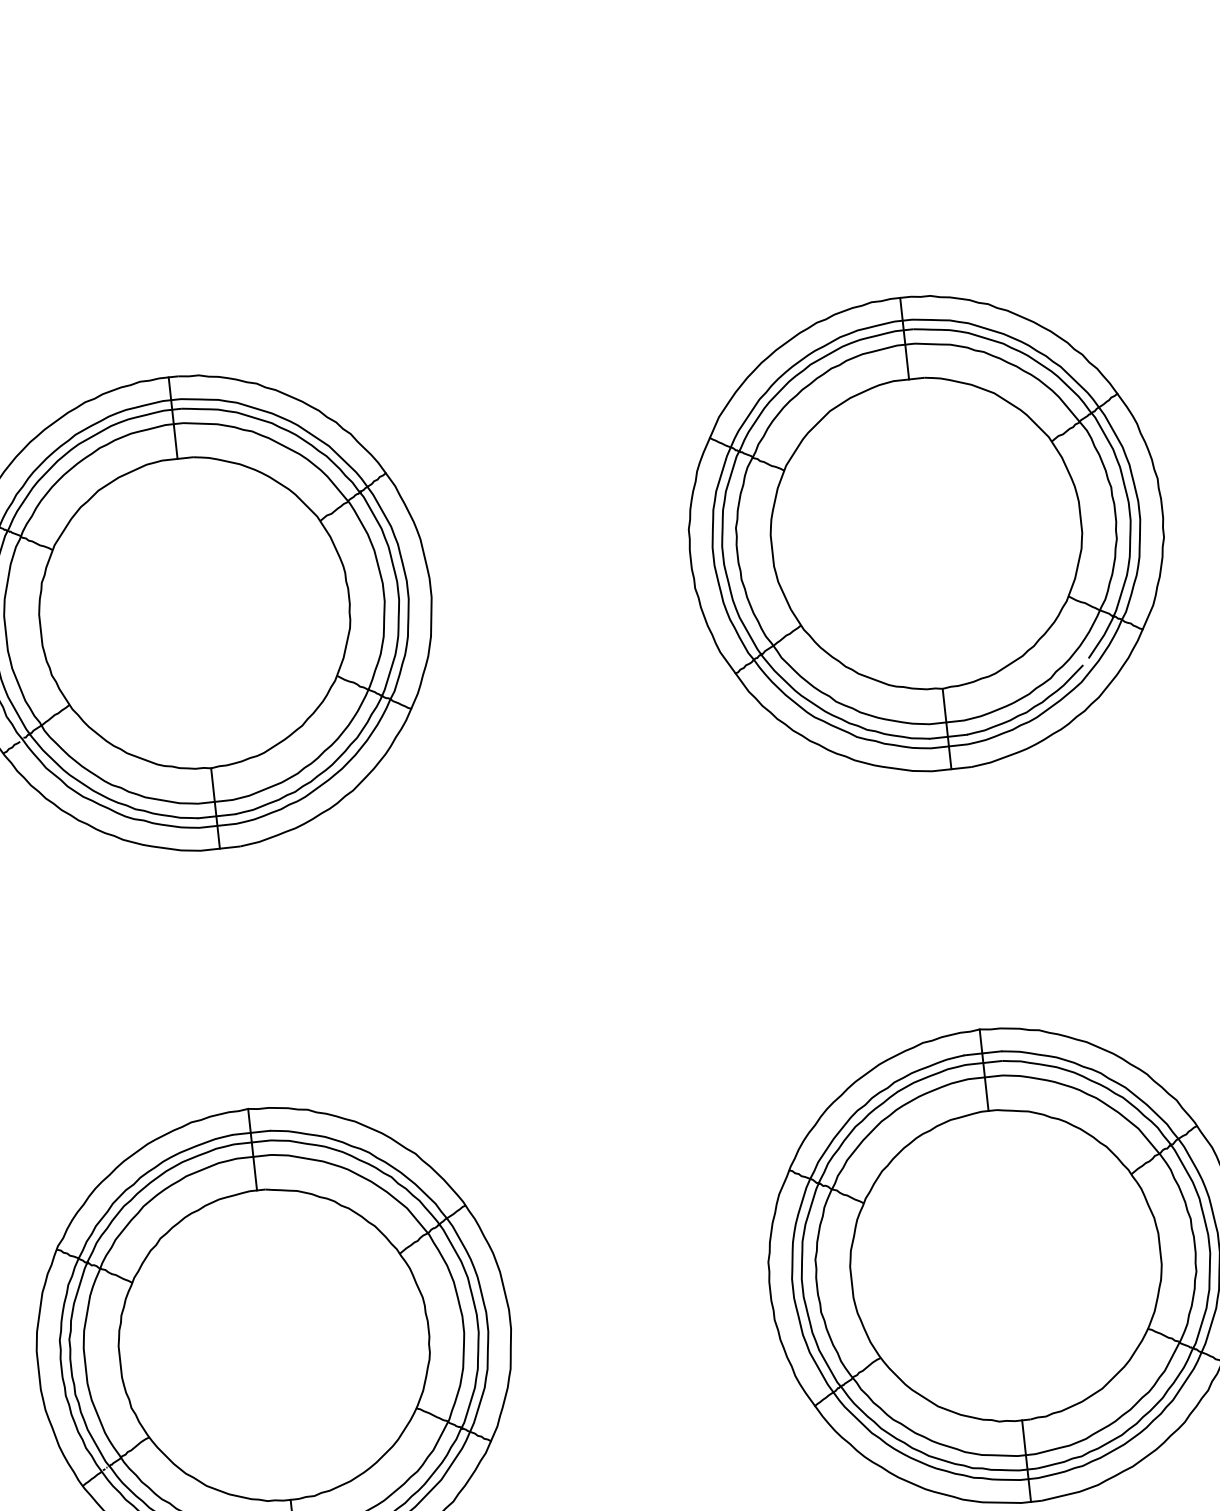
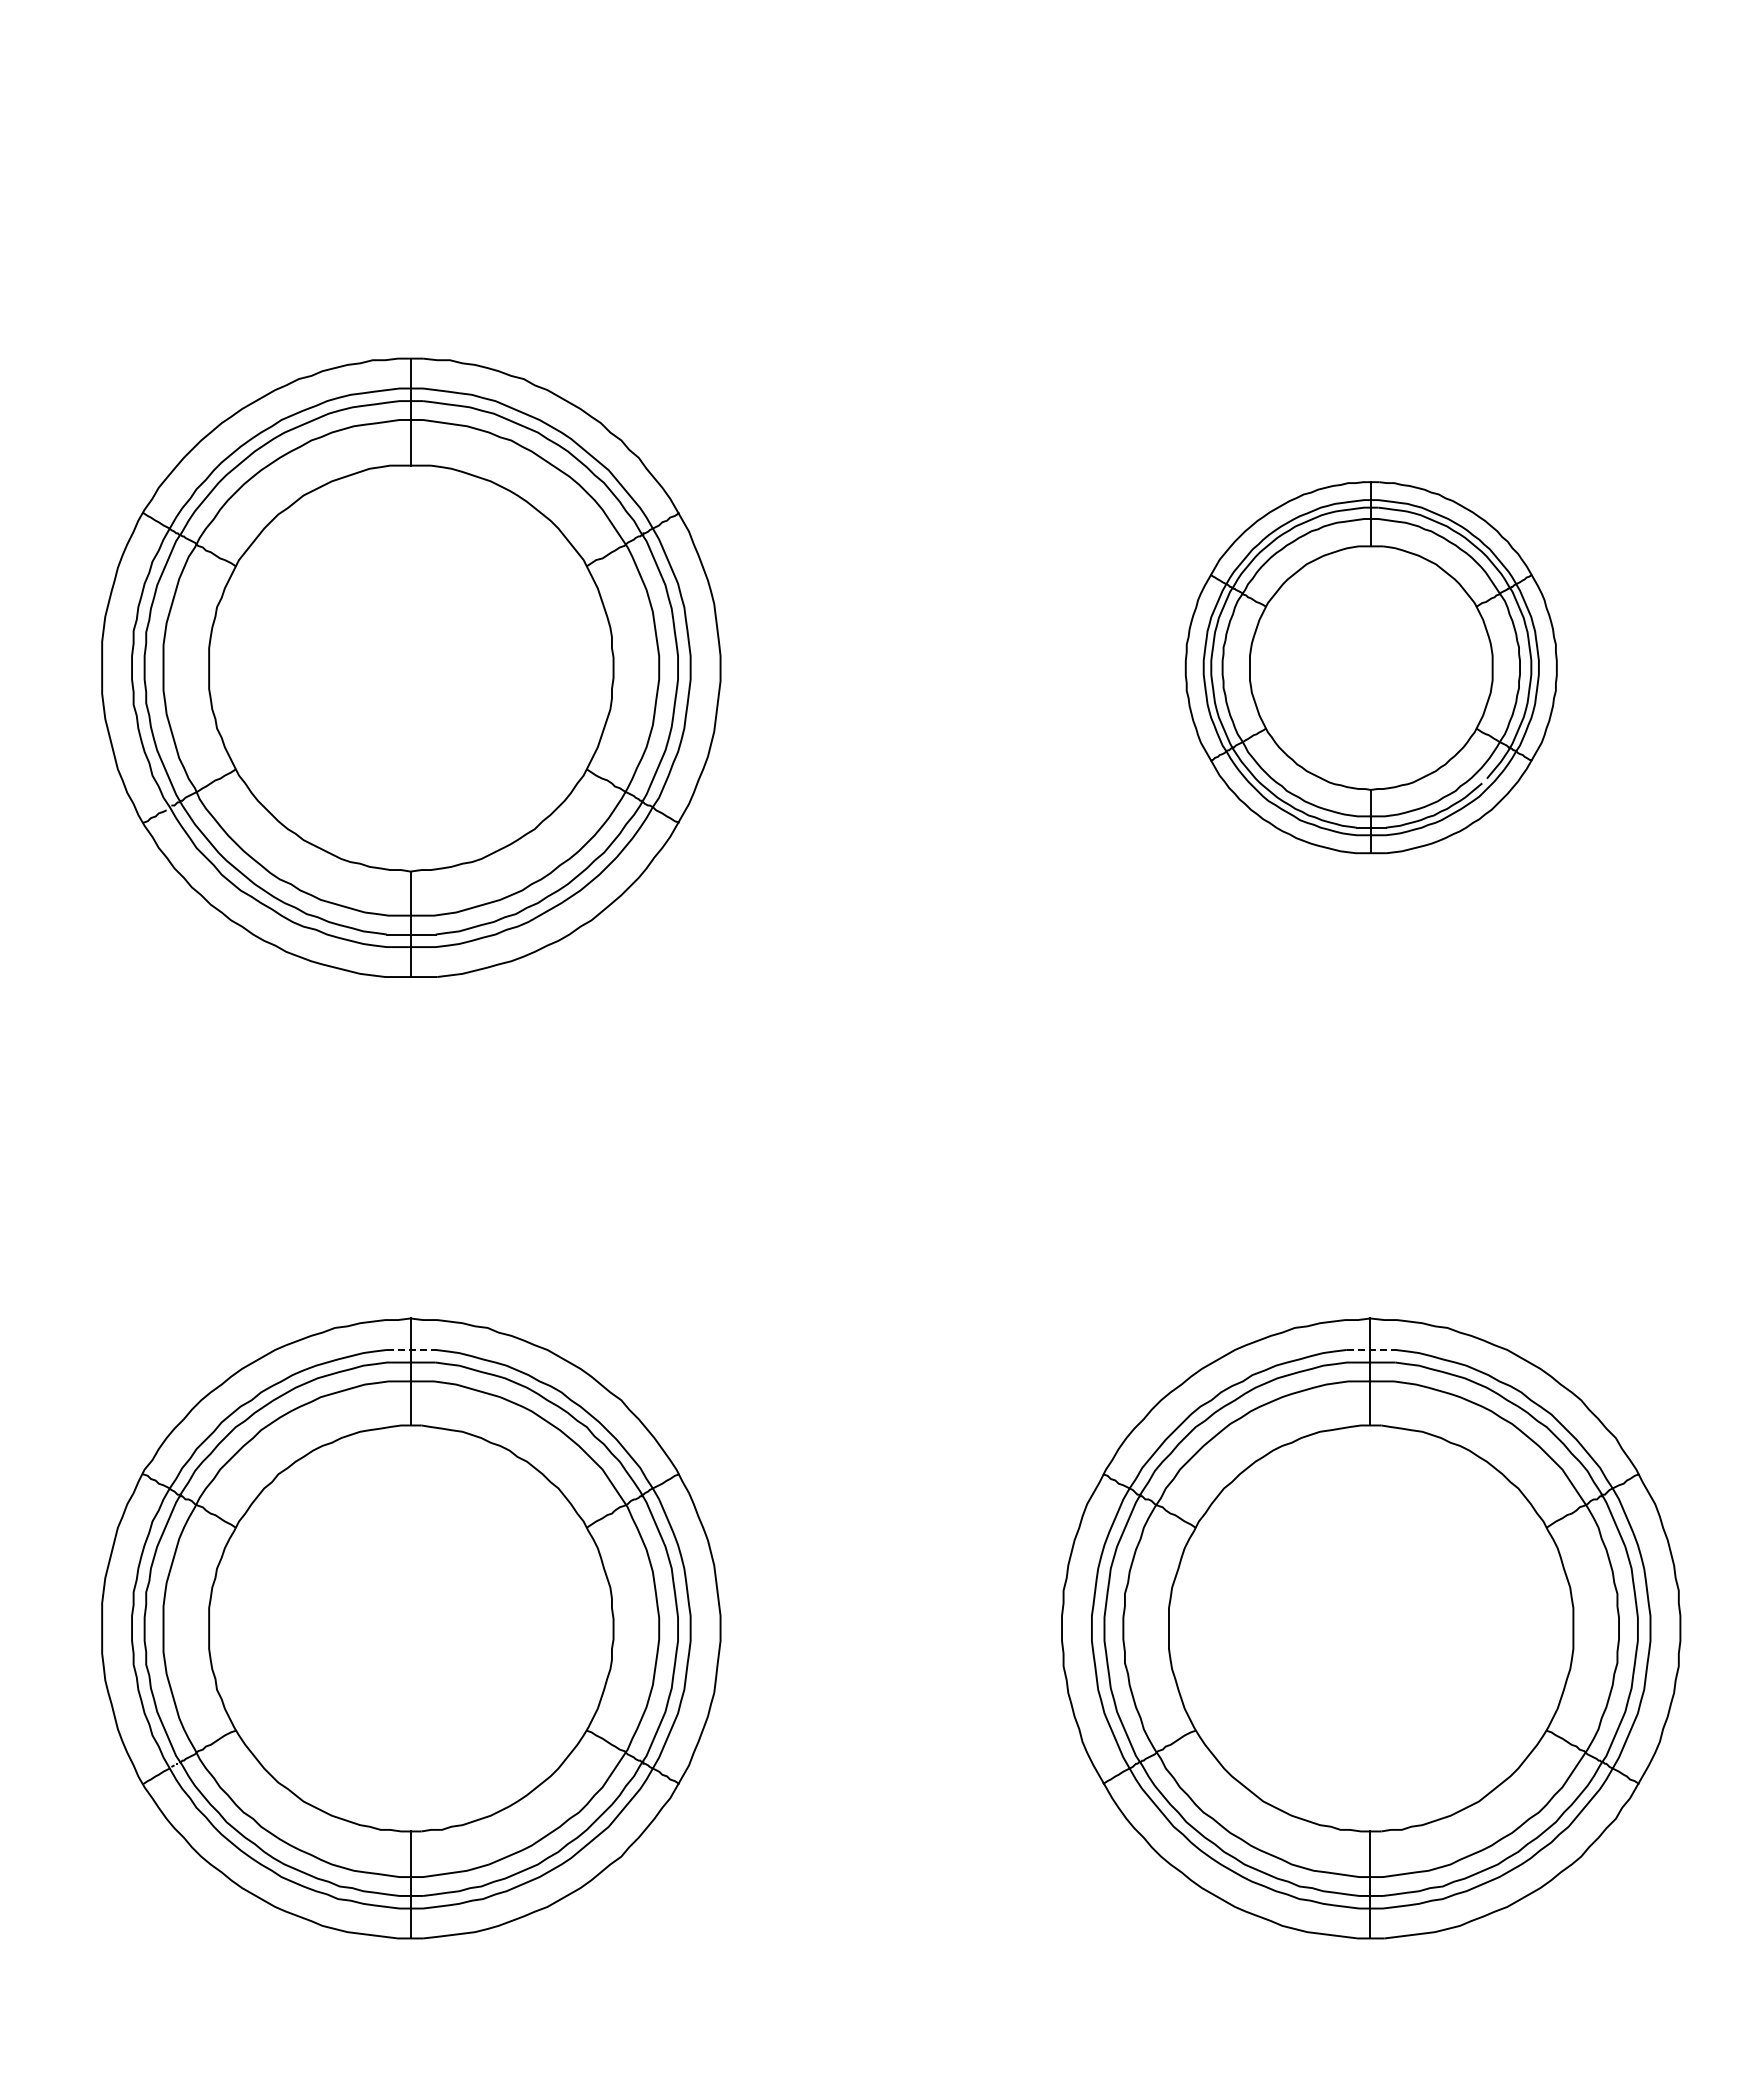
part: (926, 533) -> (1371, 667), size x0.6
line: (983, 1052) -> (1371, 1349), solid -> dashed
line: (251, 1132) -> (411, 1349), solid -> dashed

